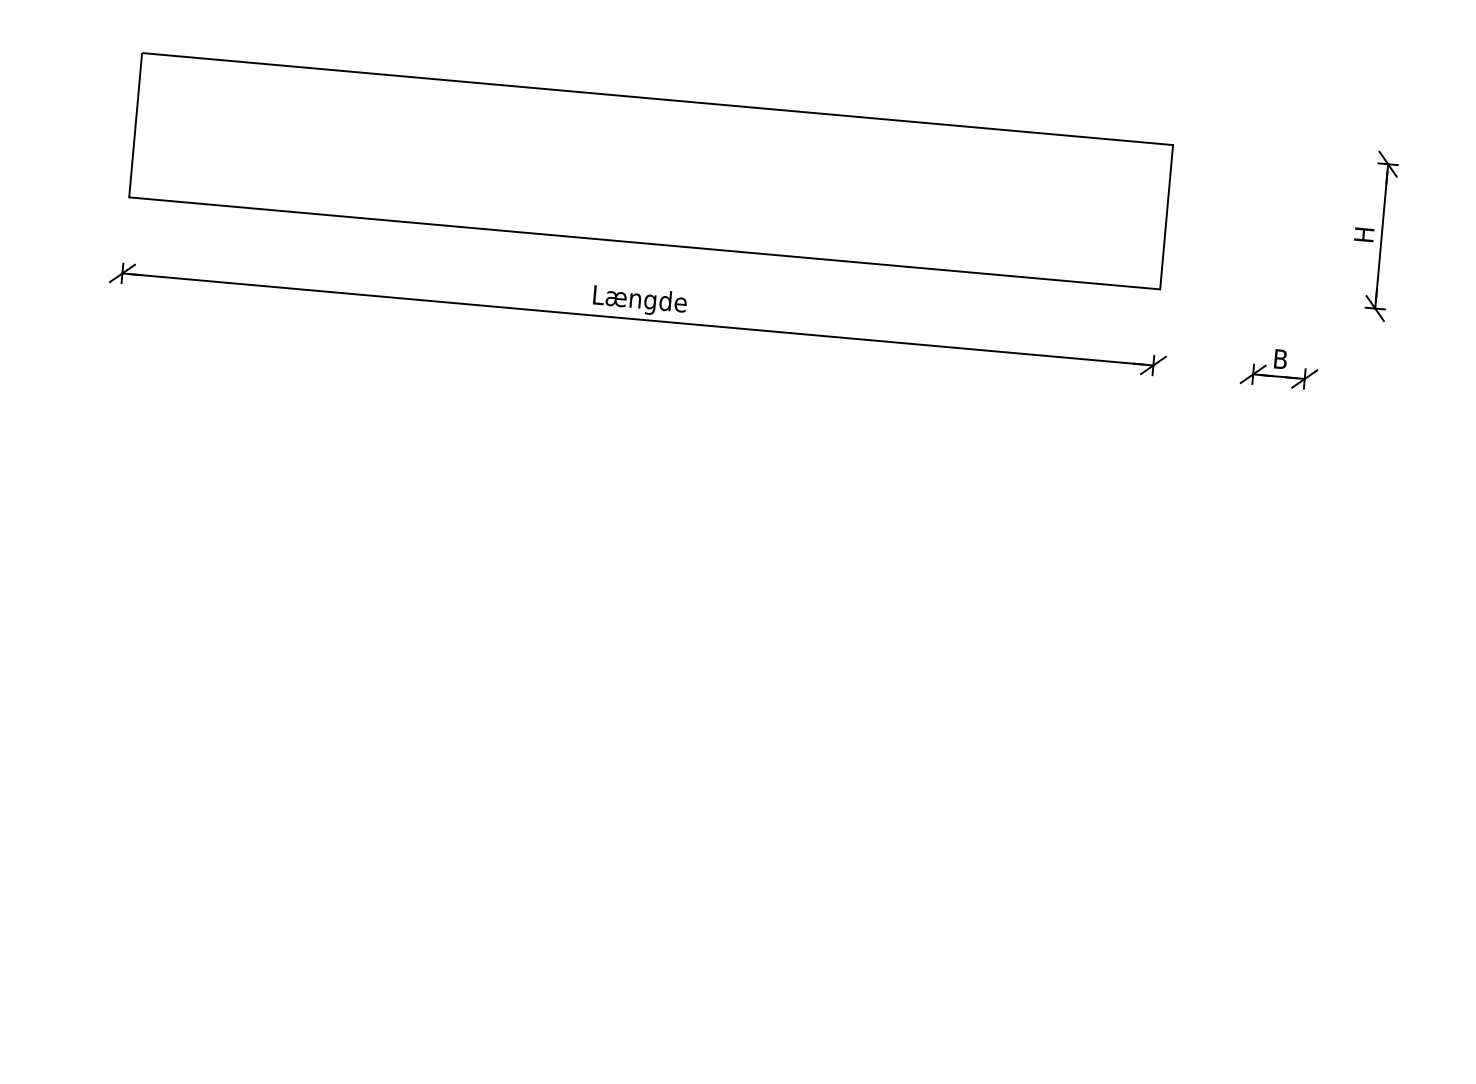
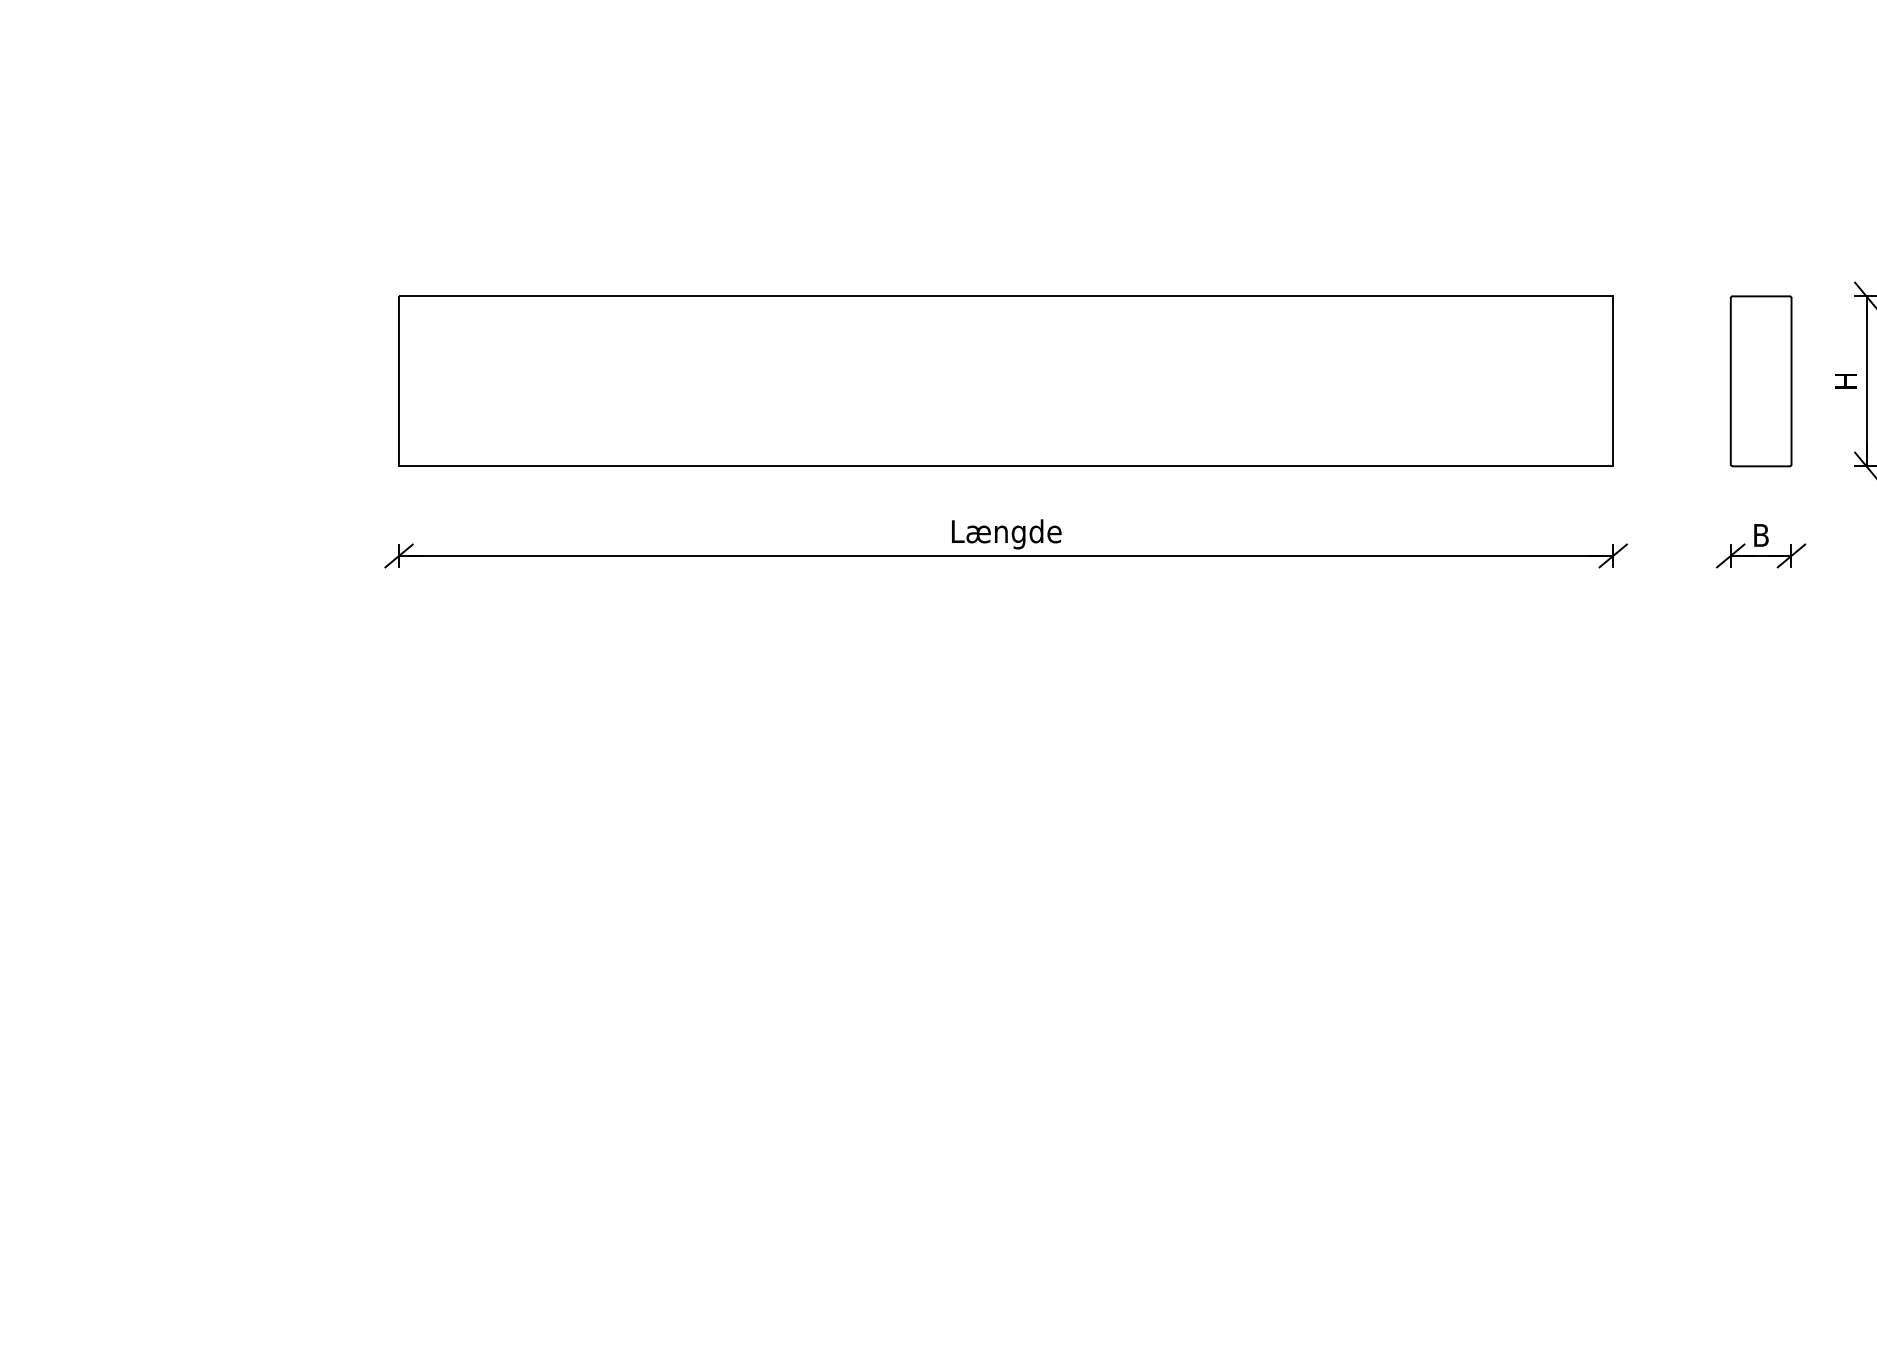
part: (1291, 228) -> (1760, 381), added

